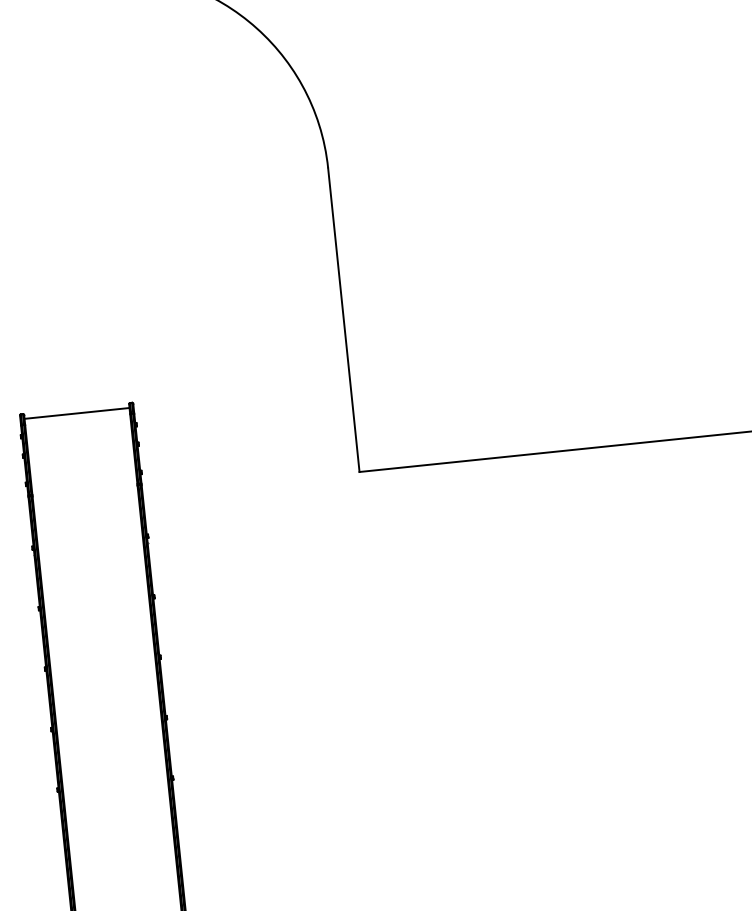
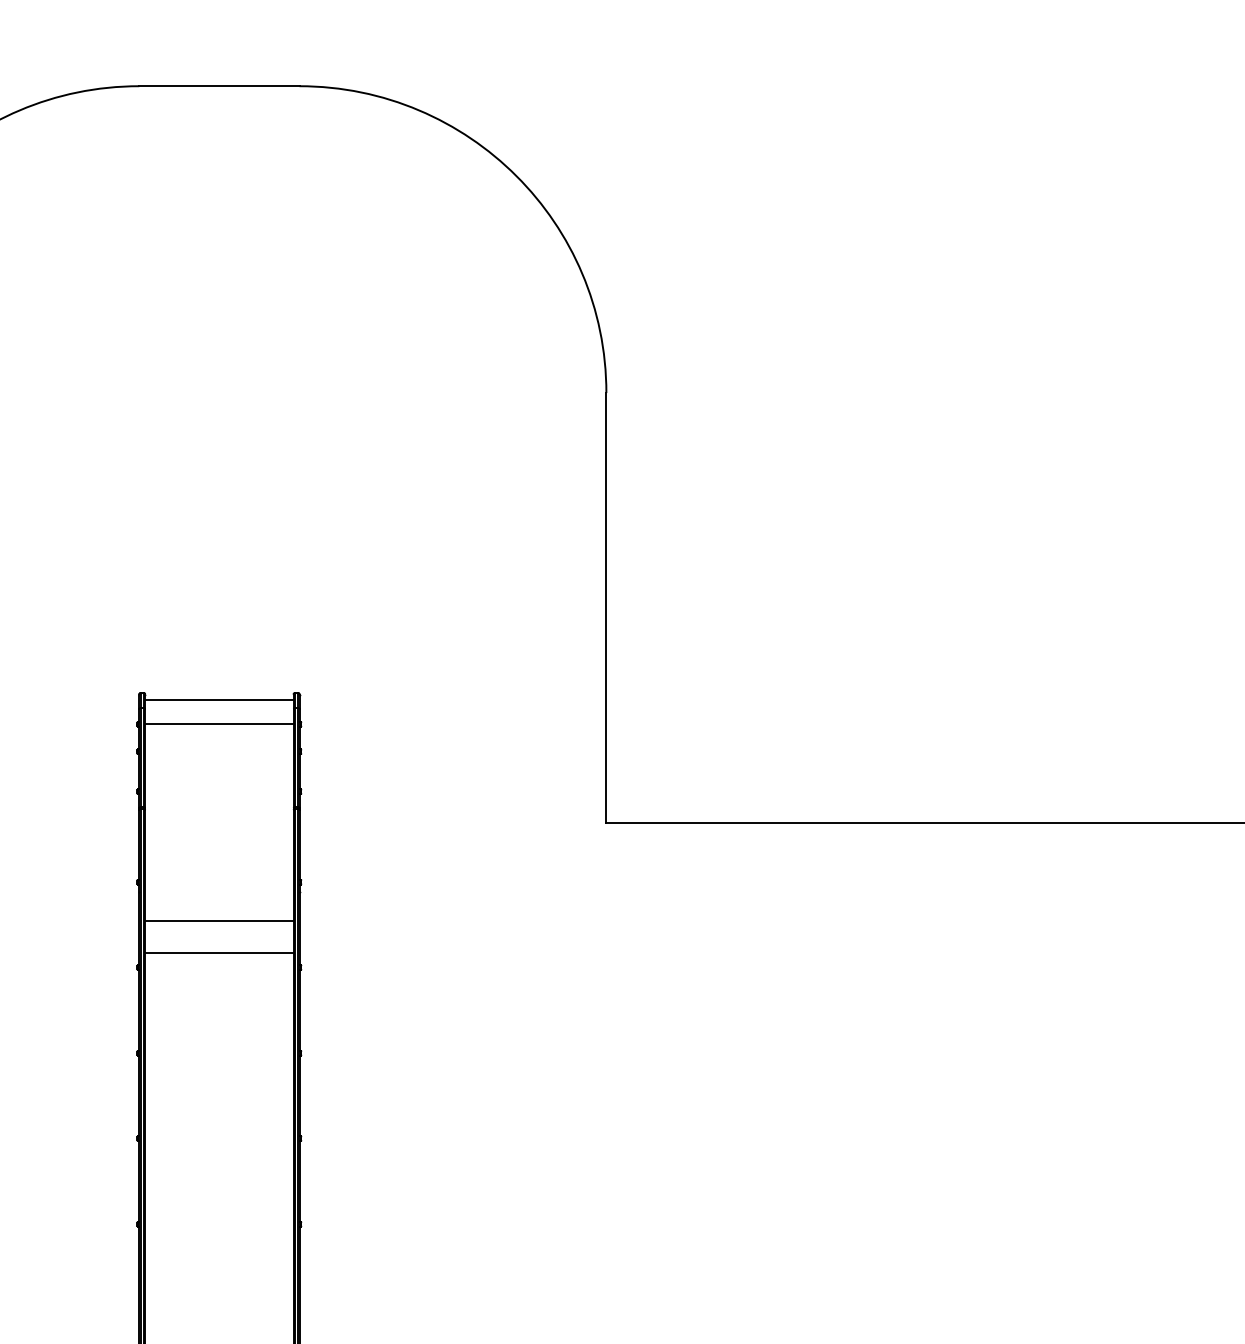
line: (78, 430) -> (219, 723), added
line: (93, 569) -> (219, 920), added
line: (95, 591) -> (219, 952), added

